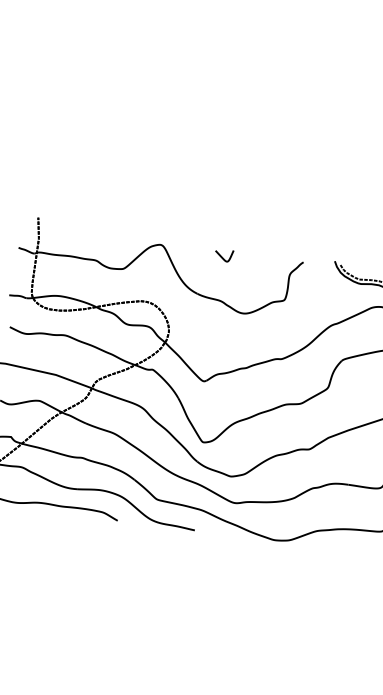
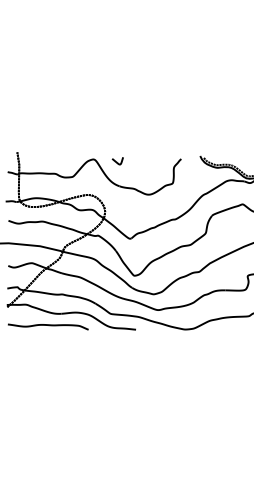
curve: (223, 256) -> (117, 161), moved

